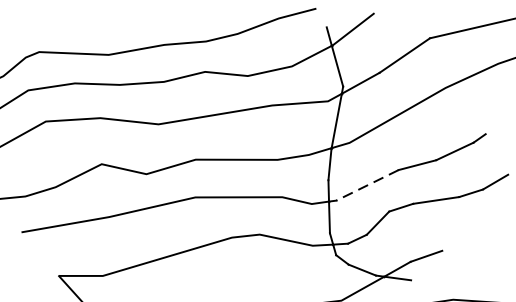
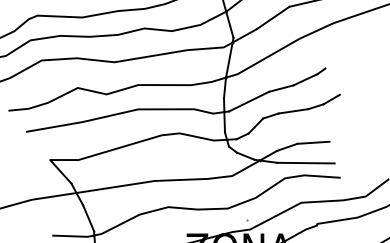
line: (366, 185) -> (248, 101), dashed -> solid
line: (467, 248) -> (313, 142), added
line: (454, 279) -> (305, 162), added

